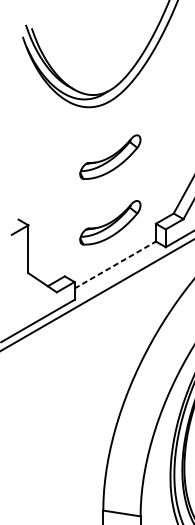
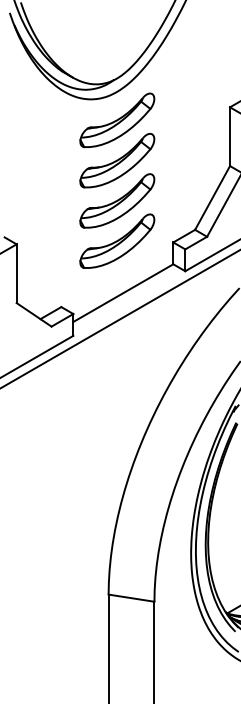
part: (110, 124) -> (117, 120), added
part: (110, 189) -> (117, 200), added
line: (115, 265) -> (123, 293), dashed -> solid

